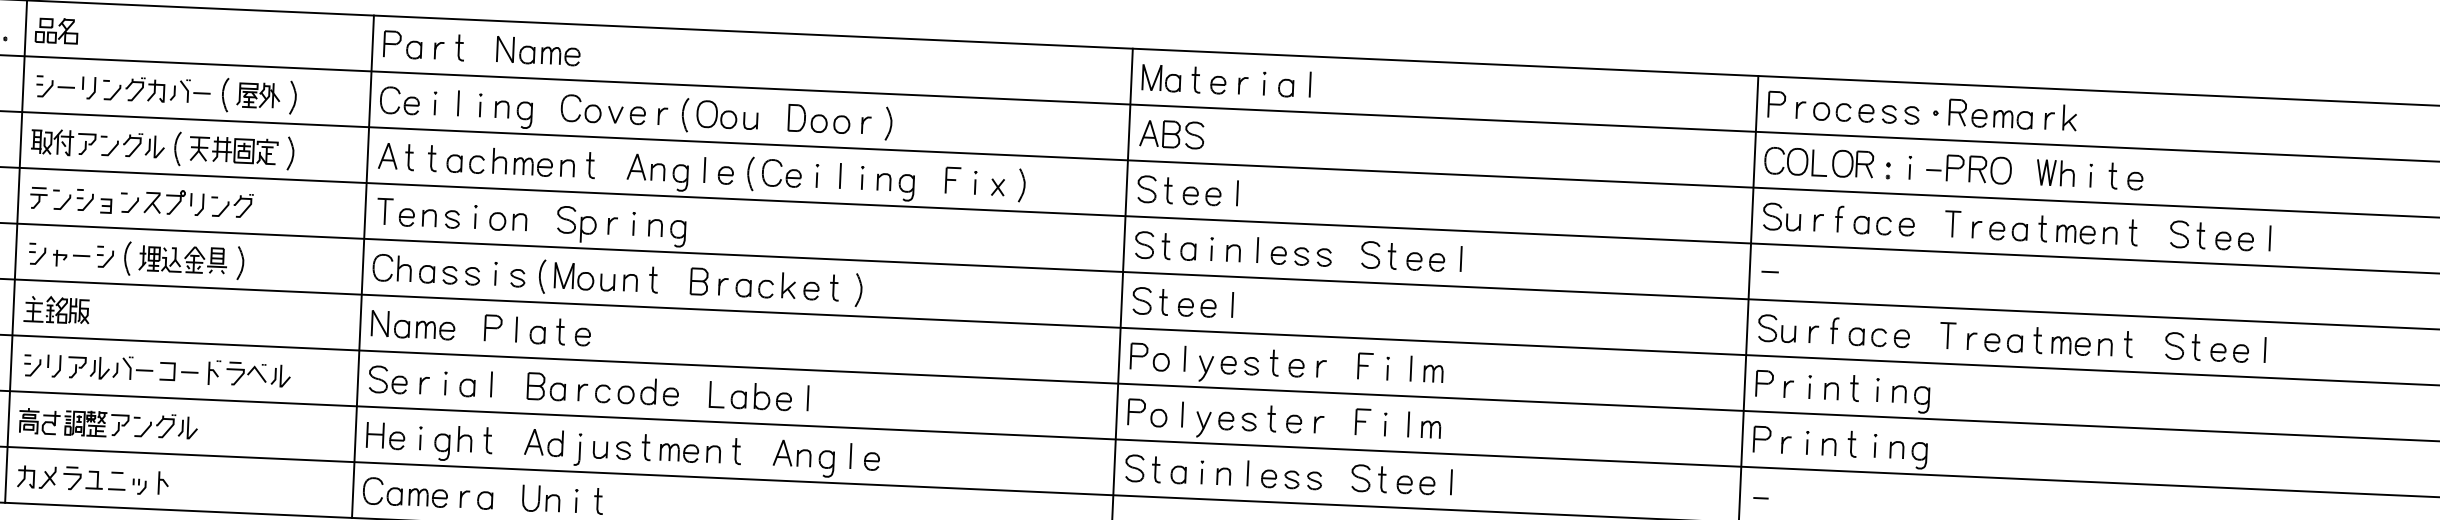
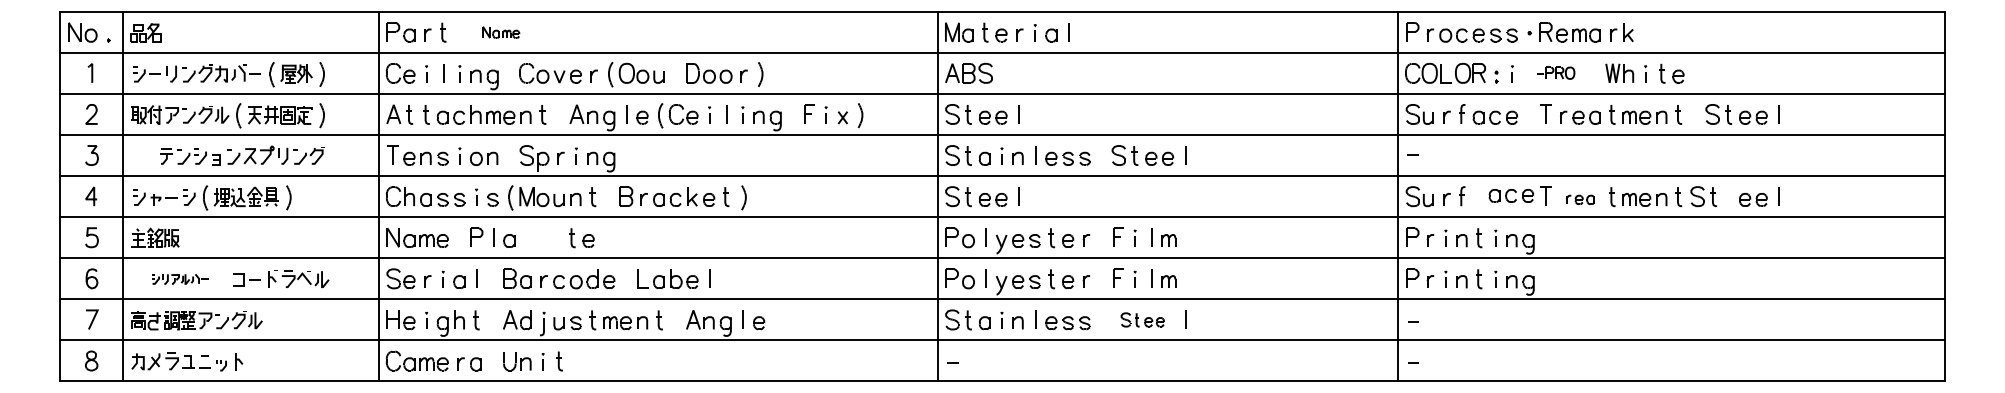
part: (539, 51) -> (501, 32), size x0.6
part: (1968, 168) -> (1555, 72), size x0.6
part: (142, 201) -> (242, 155), moved
part: (573, 333) -> (581, 238), moved
part: (1878, 337) -> (1510, 195), moved
part: (1994, 342) -> (1580, 199), size x0.7
part: (2182, 346) -> (1703, 196), moved
part: (88, 366) -> (180, 278), size x0.6
part: (1392, 479) -> (1142, 319), size x0.7

